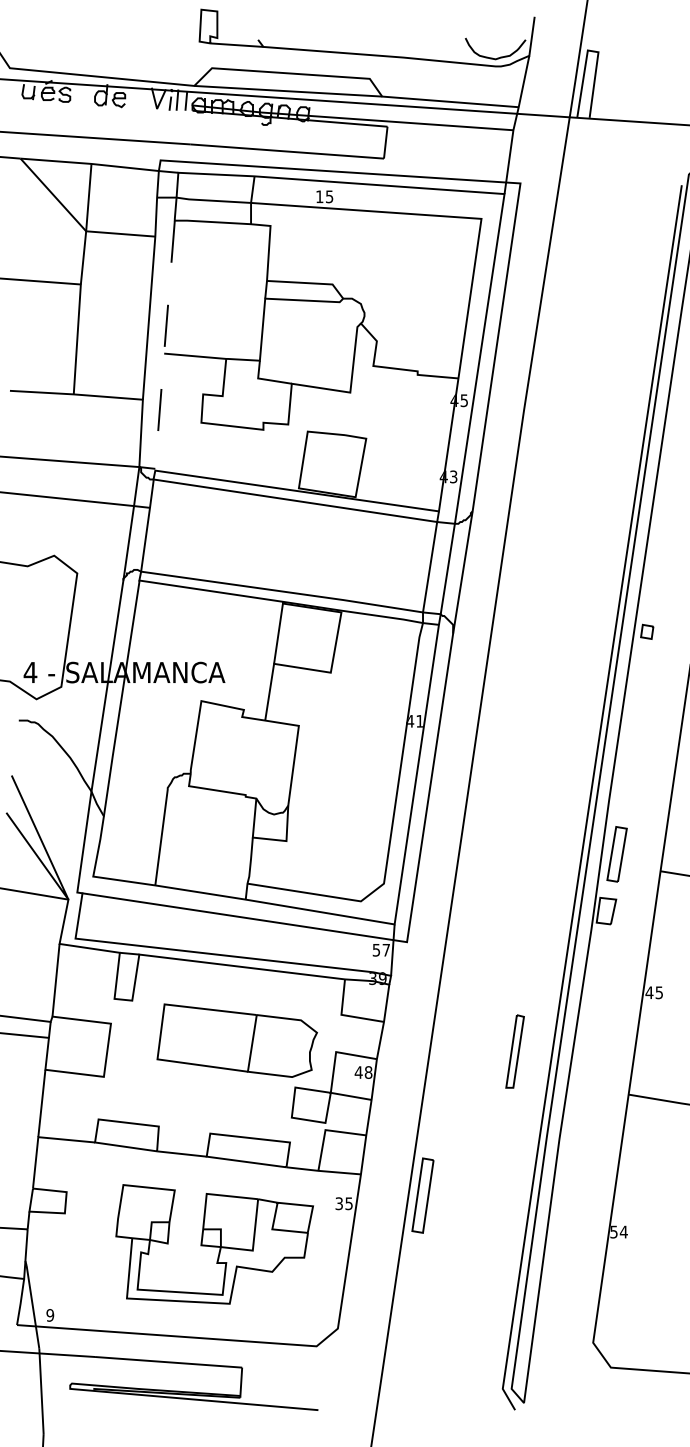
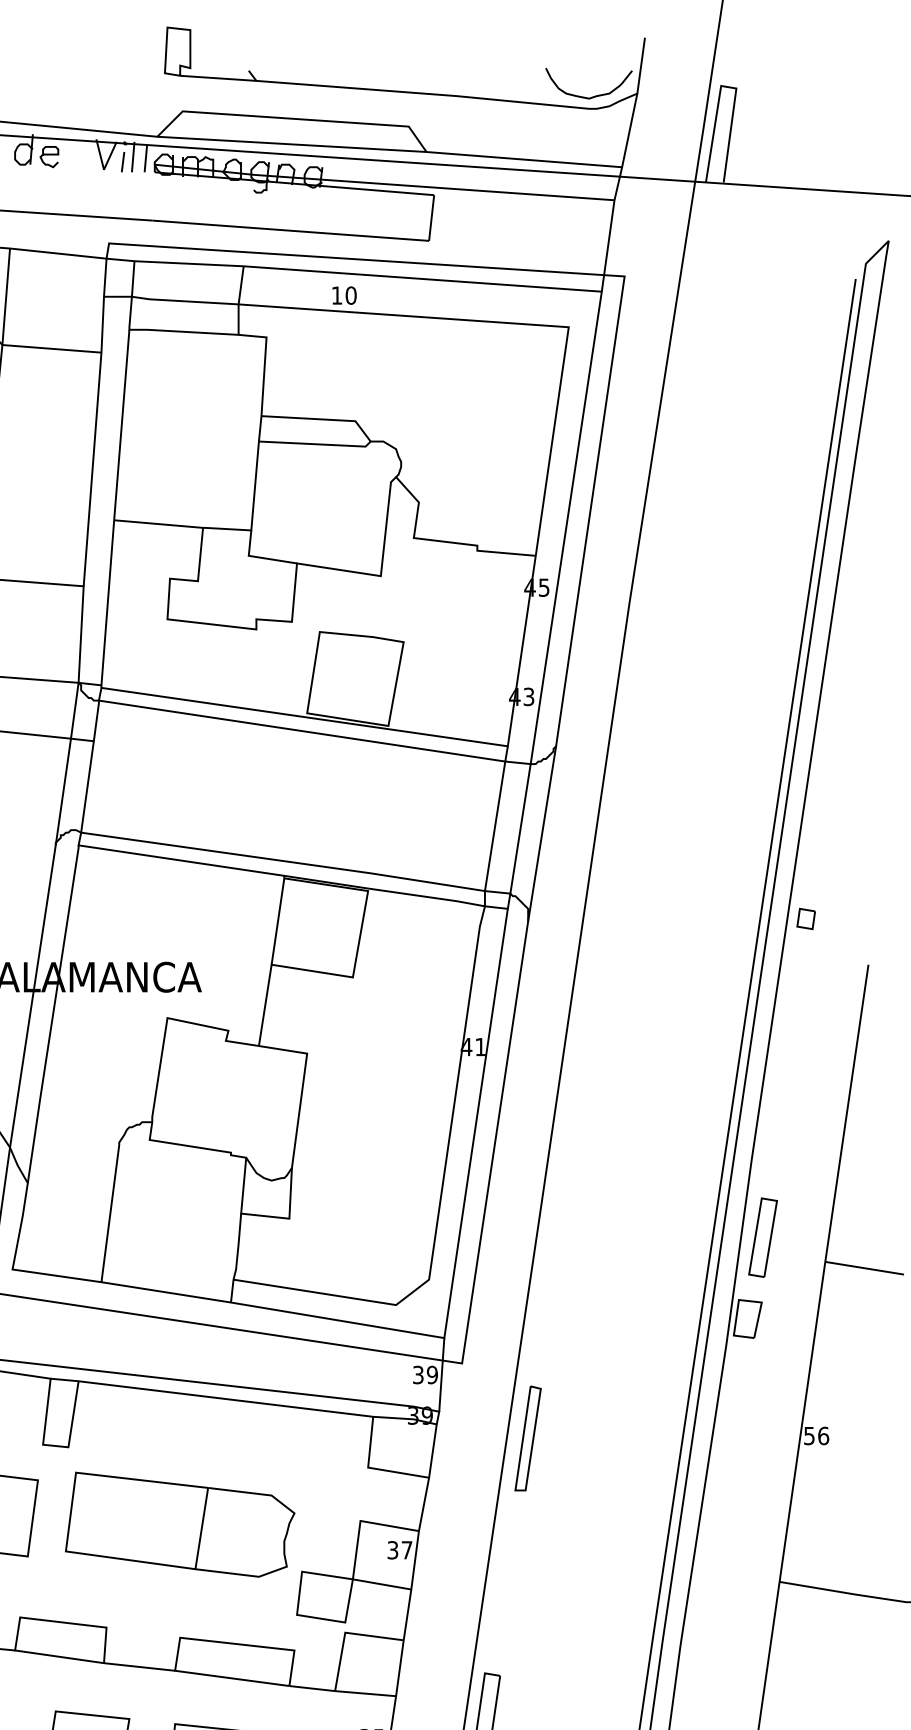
text: (329, 196) -> (351, 295), 15 -> 10
line: (164, 346) -> (114, 510), dashed -> solid
text: (381, 949) -> (425, 1373), 57 -> 39
text: (654, 992) -> (816, 1435), 45 -> 56
part: (236, 1040) -> (179, 1524), moved
part: (514, 1051) -> (527, 1438), moved
text: (363, 1072) -> (399, 1550), 48 -> 37

